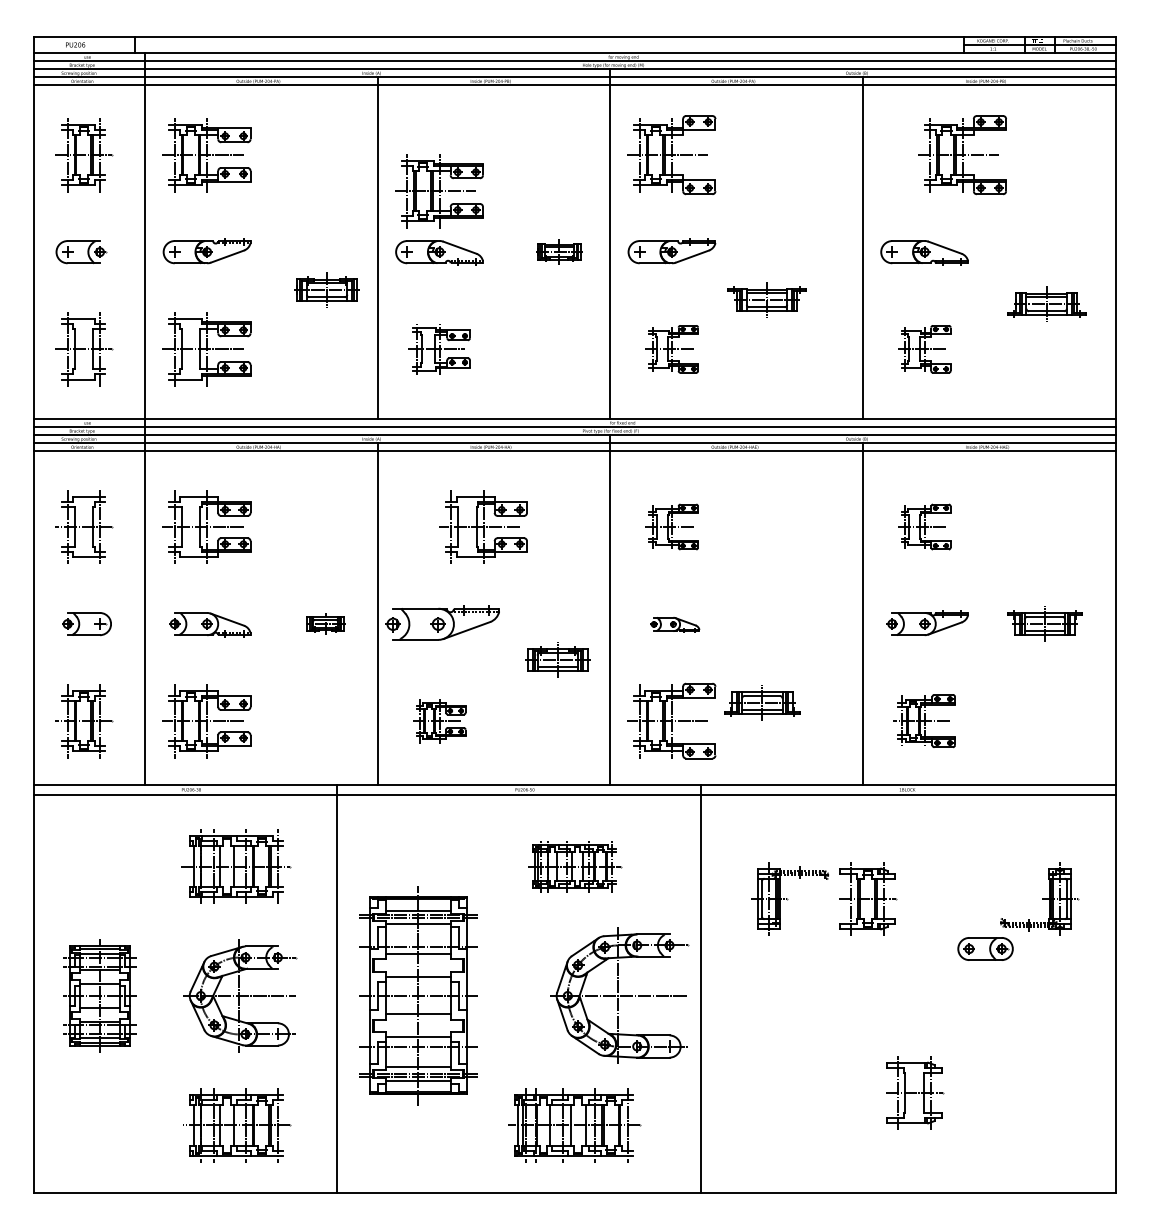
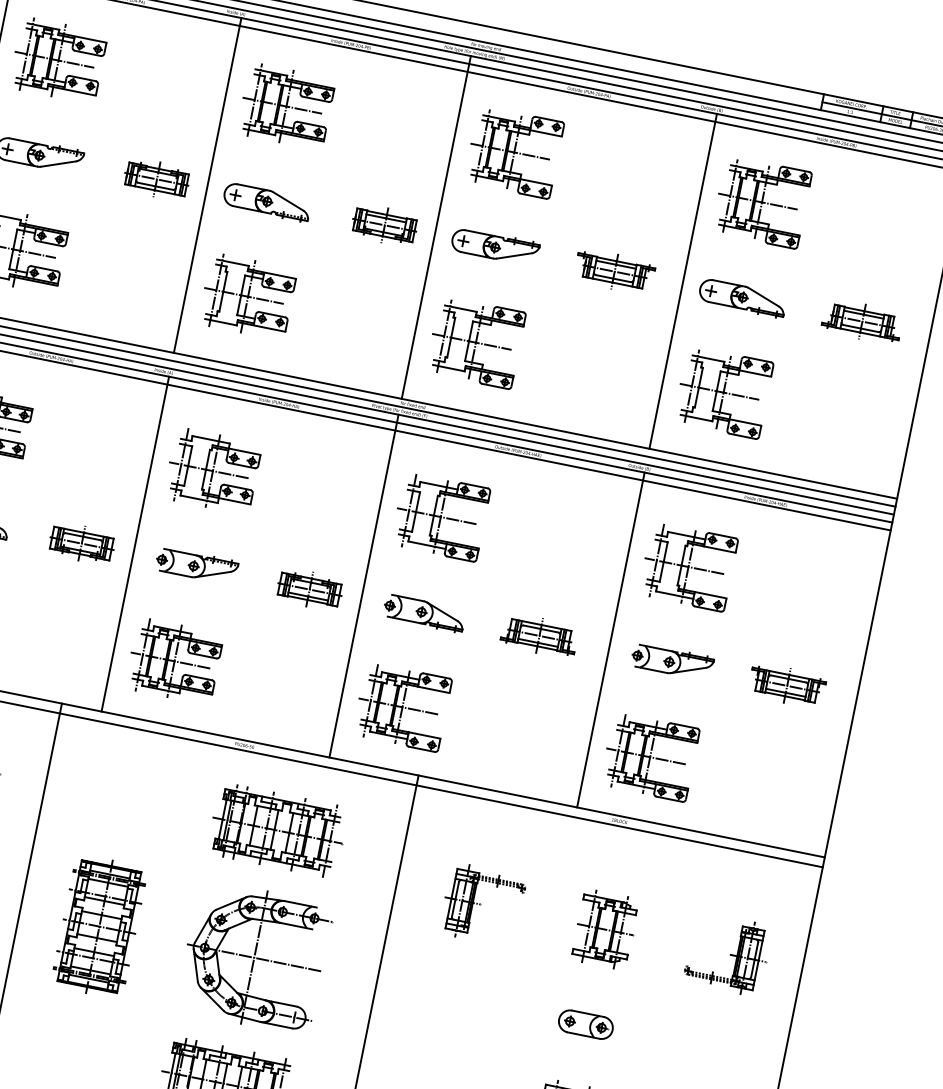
part: (962, 155) -> (761, 202), moved
part: (439, 191) -> (286, 106), moved
part: (558, 251) -> (384, 224), size x1.43
part: (326, 289) -> (156, 178), moved
part: (766, 299) -> (614, 270), moved
part: (1046, 303) -> (862, 320), moved
part: (439, 349) -> (247, 297), size x1.43
part: (671, 349) -> (475, 342), size x1.67
part: (924, 349) -> (723, 392), size x1.67
part: (483, 526) -> (212, 470), moved
part: (671, 526) -> (440, 516), size x1.67
part: (924, 526) -> (688, 566), size x1.67
part: (325, 623) -> (82, 543), size x1.67
part: (442, 623) -> (196, 566), size x0.71
part: (675, 624) -> (424, 613), size x1.67
part: (557, 659) -> (309, 588), moved
part: (762, 702) -> (539, 635), moved
part: (924, 720) -> (650, 756), size x1.43
part: (439, 721) -> (174, 661), size x1.67
part: (574, 866) -> (278, 830), size x1.43
part: (868, 898) -> (606, 929), moved
part: (985, 948) -> (585, 1024), moved
part: (619, 995) -> (255, 957), moved
part: (418, 996) -> (99, 927), size x0.62

